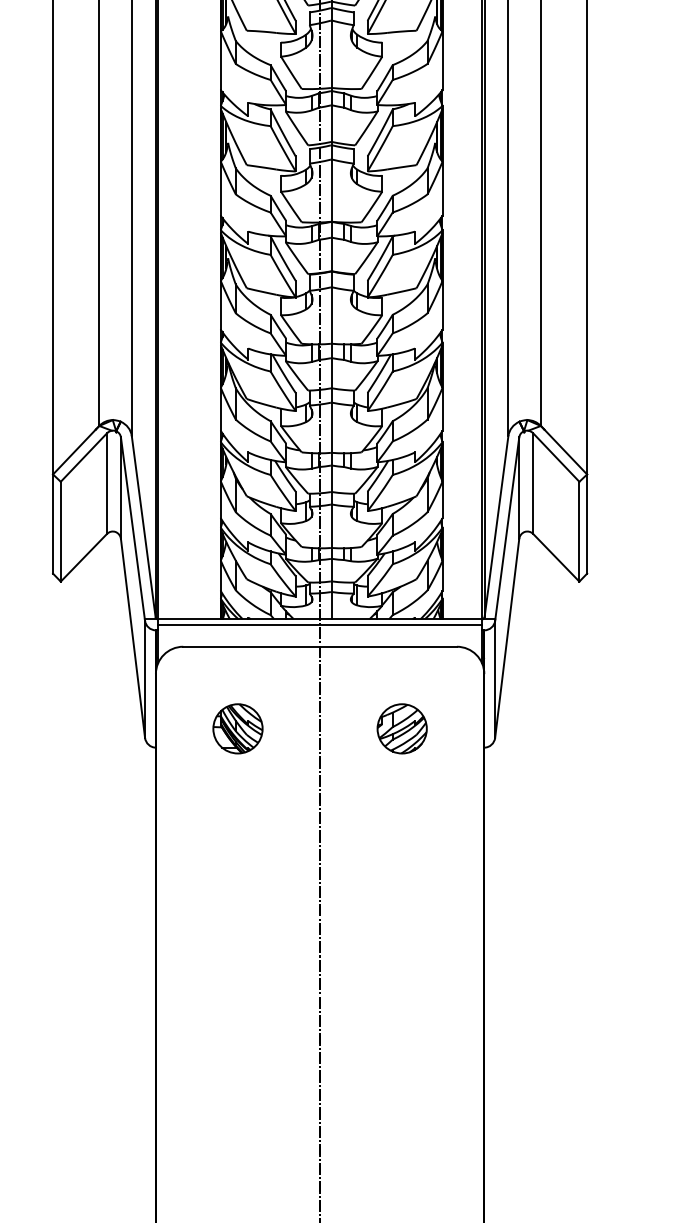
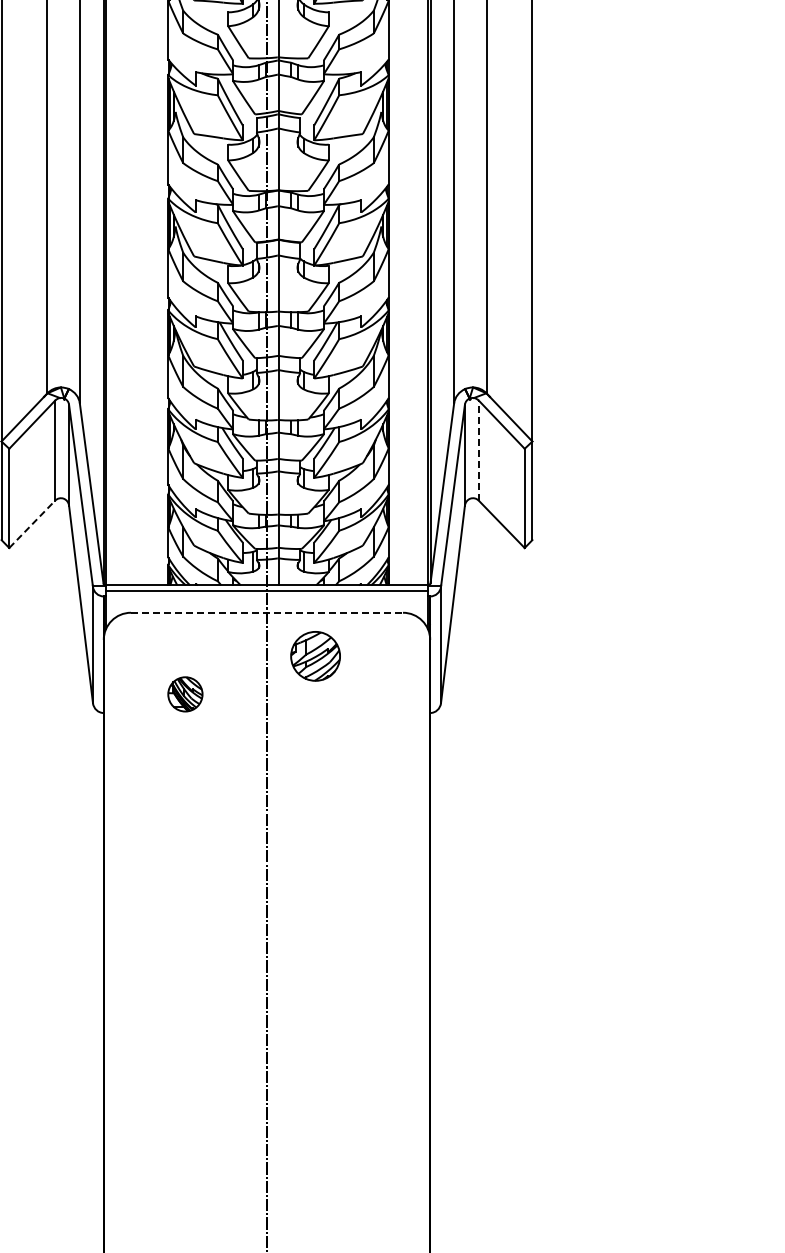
line: (532, 483) -> (478, 450), solid -> dashed
line: (84, 557) -> (32, 524), solid -> dashed
line: (320, 646) -> (267, 612), solid -> dashed
part: (238, 729) -> (185, 694), size x0.7
part: (402, 729) -> (315, 656), moved

